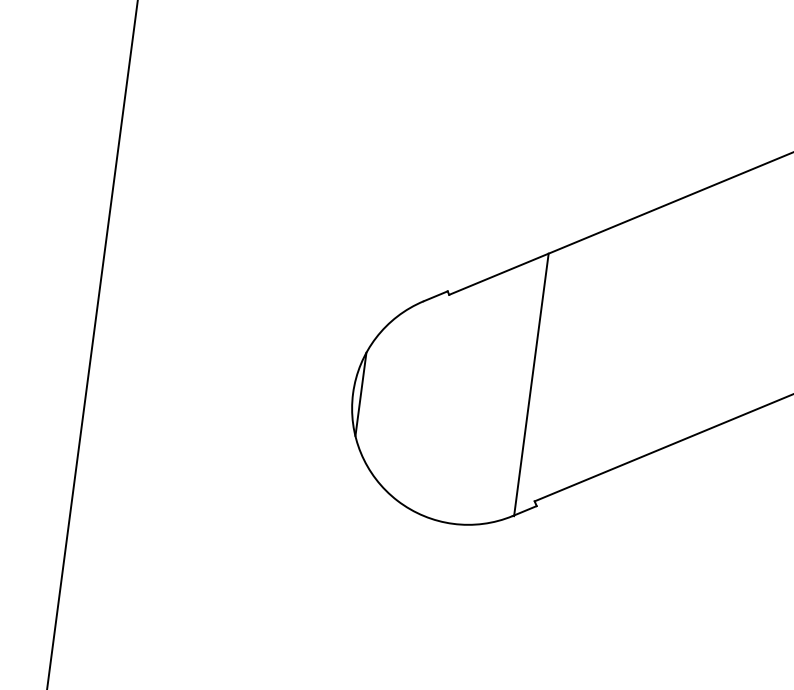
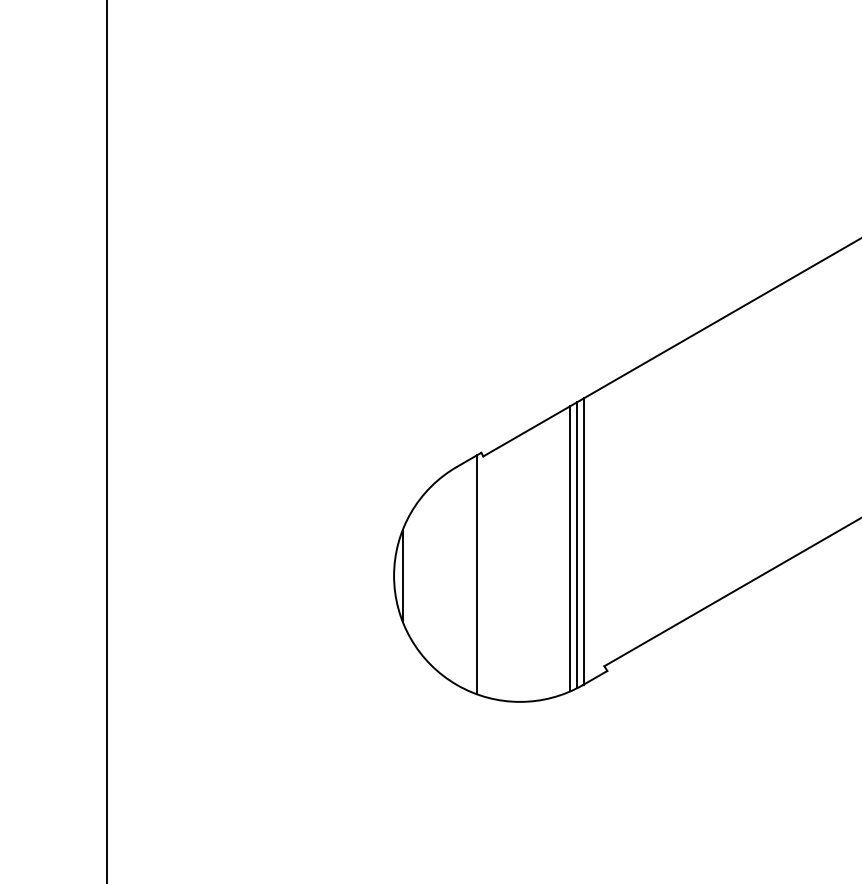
line: (524, 386) -> (577, 544), added
line: (517, 389) -> (570, 548), added
line: (428, 402) -> (476, 574), added

